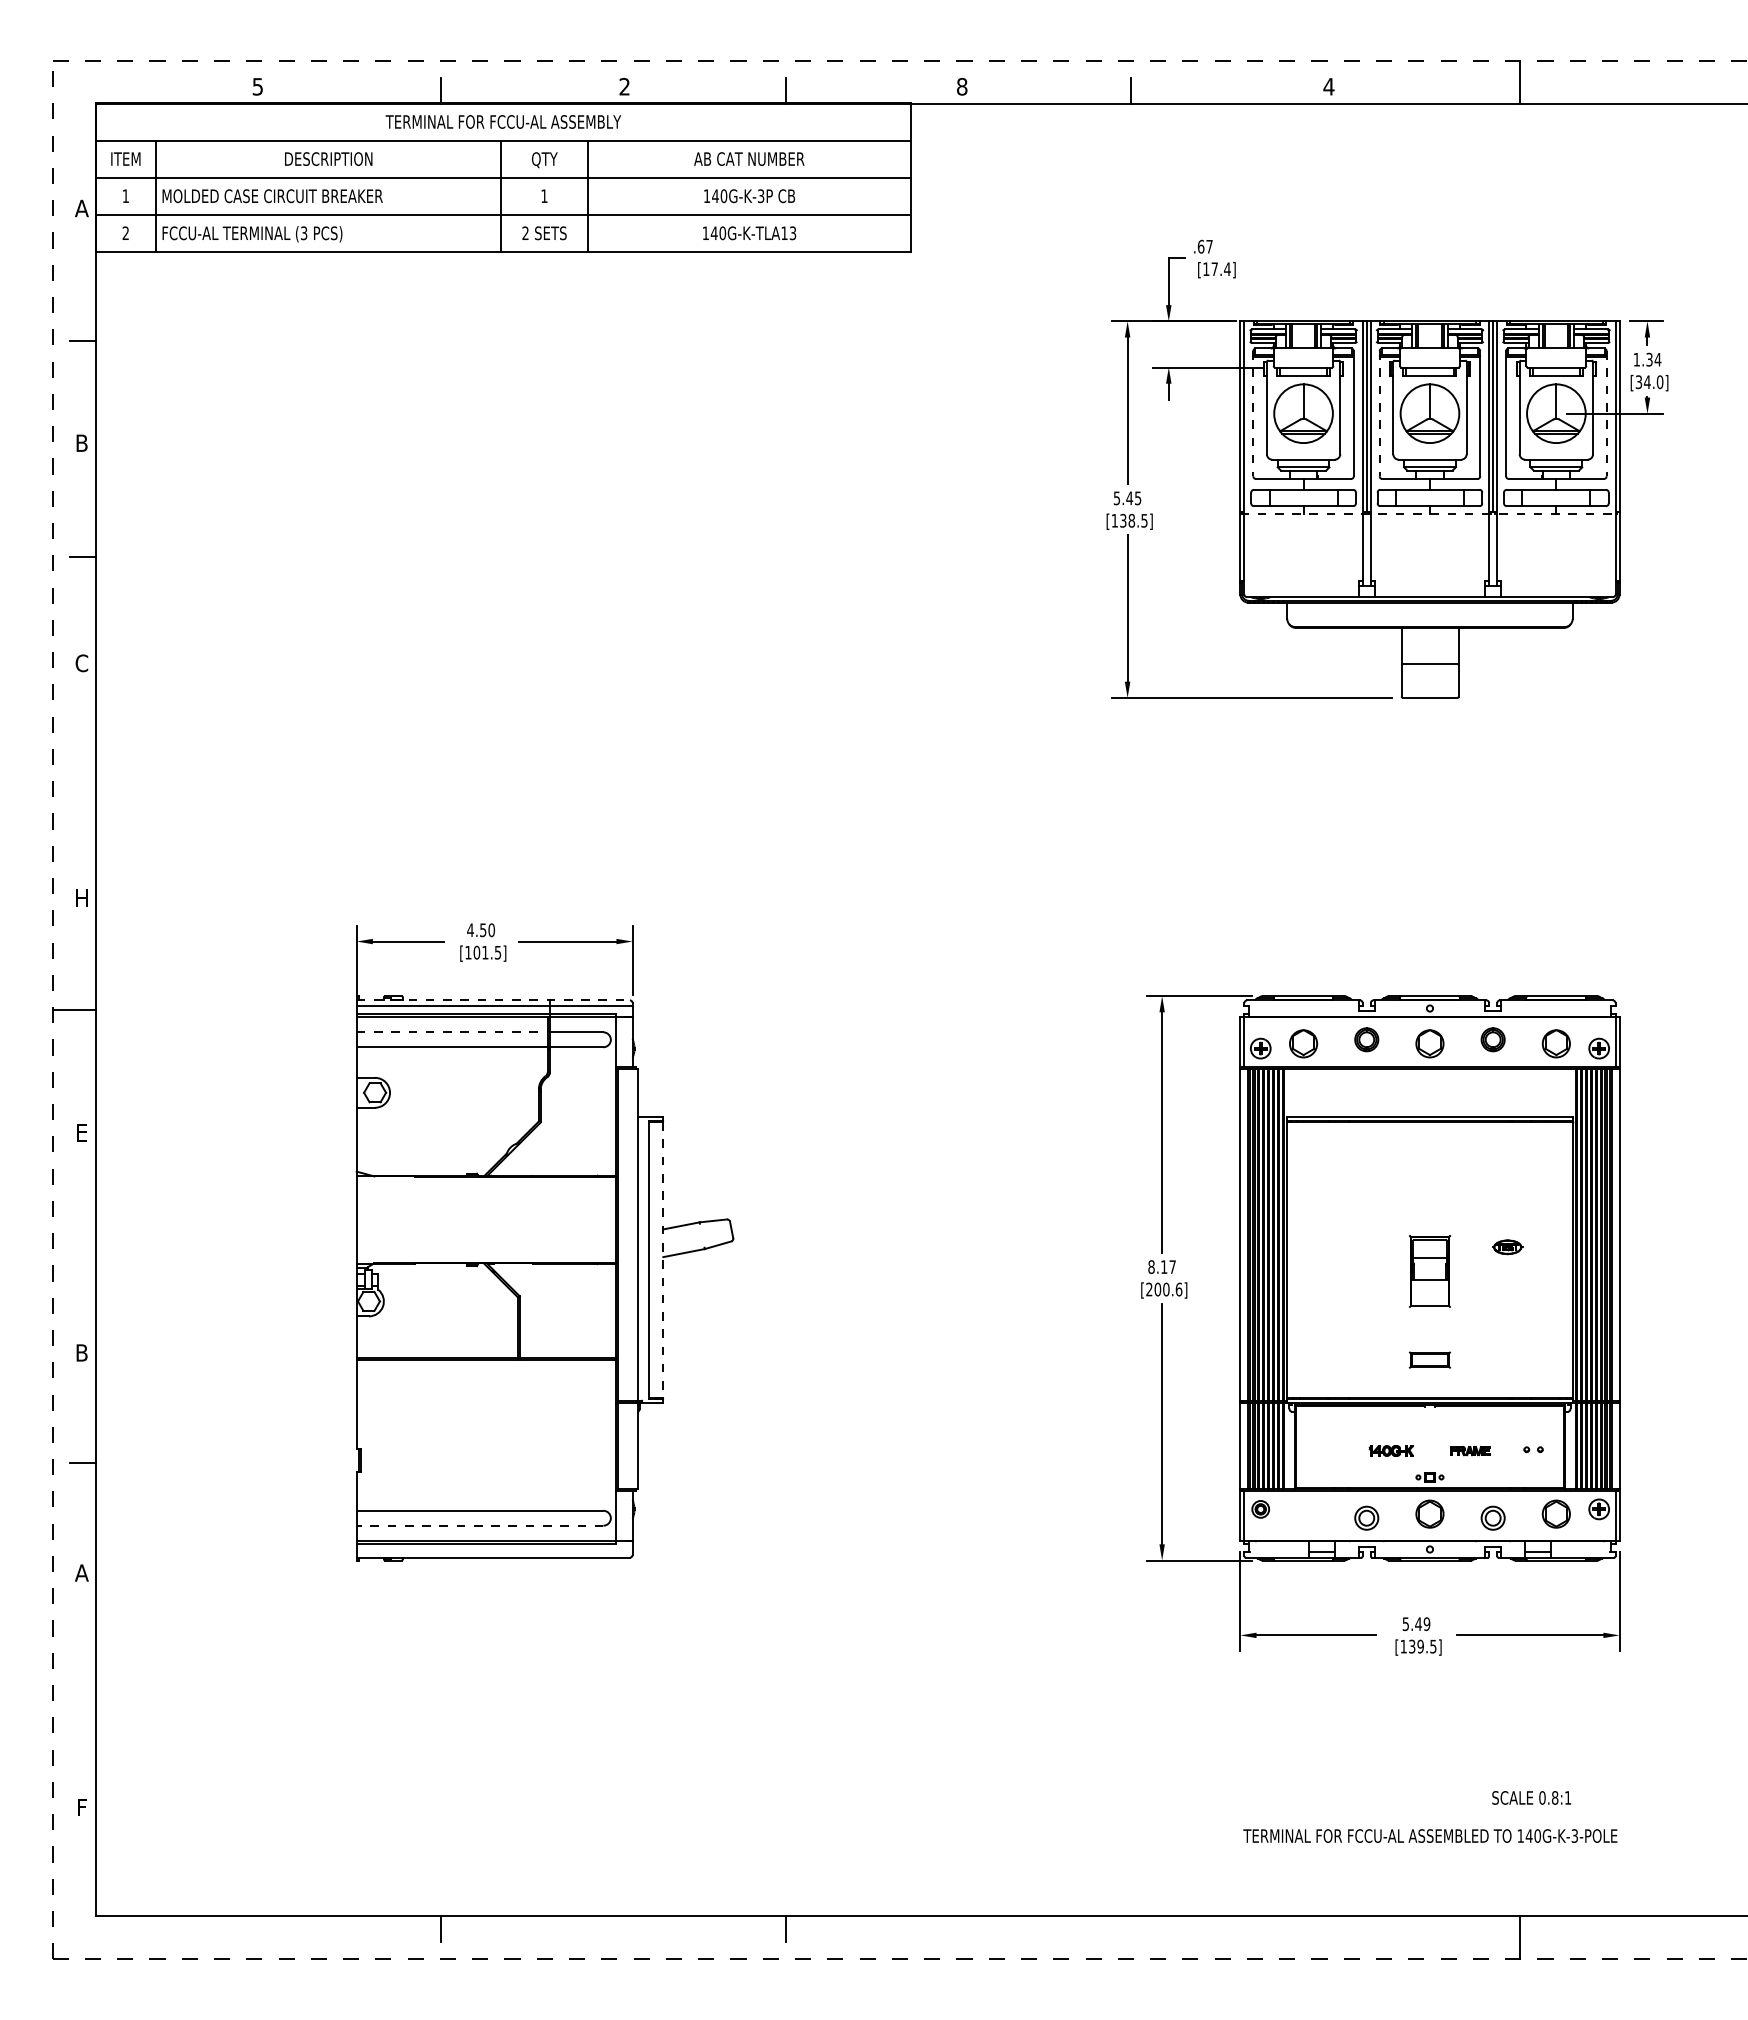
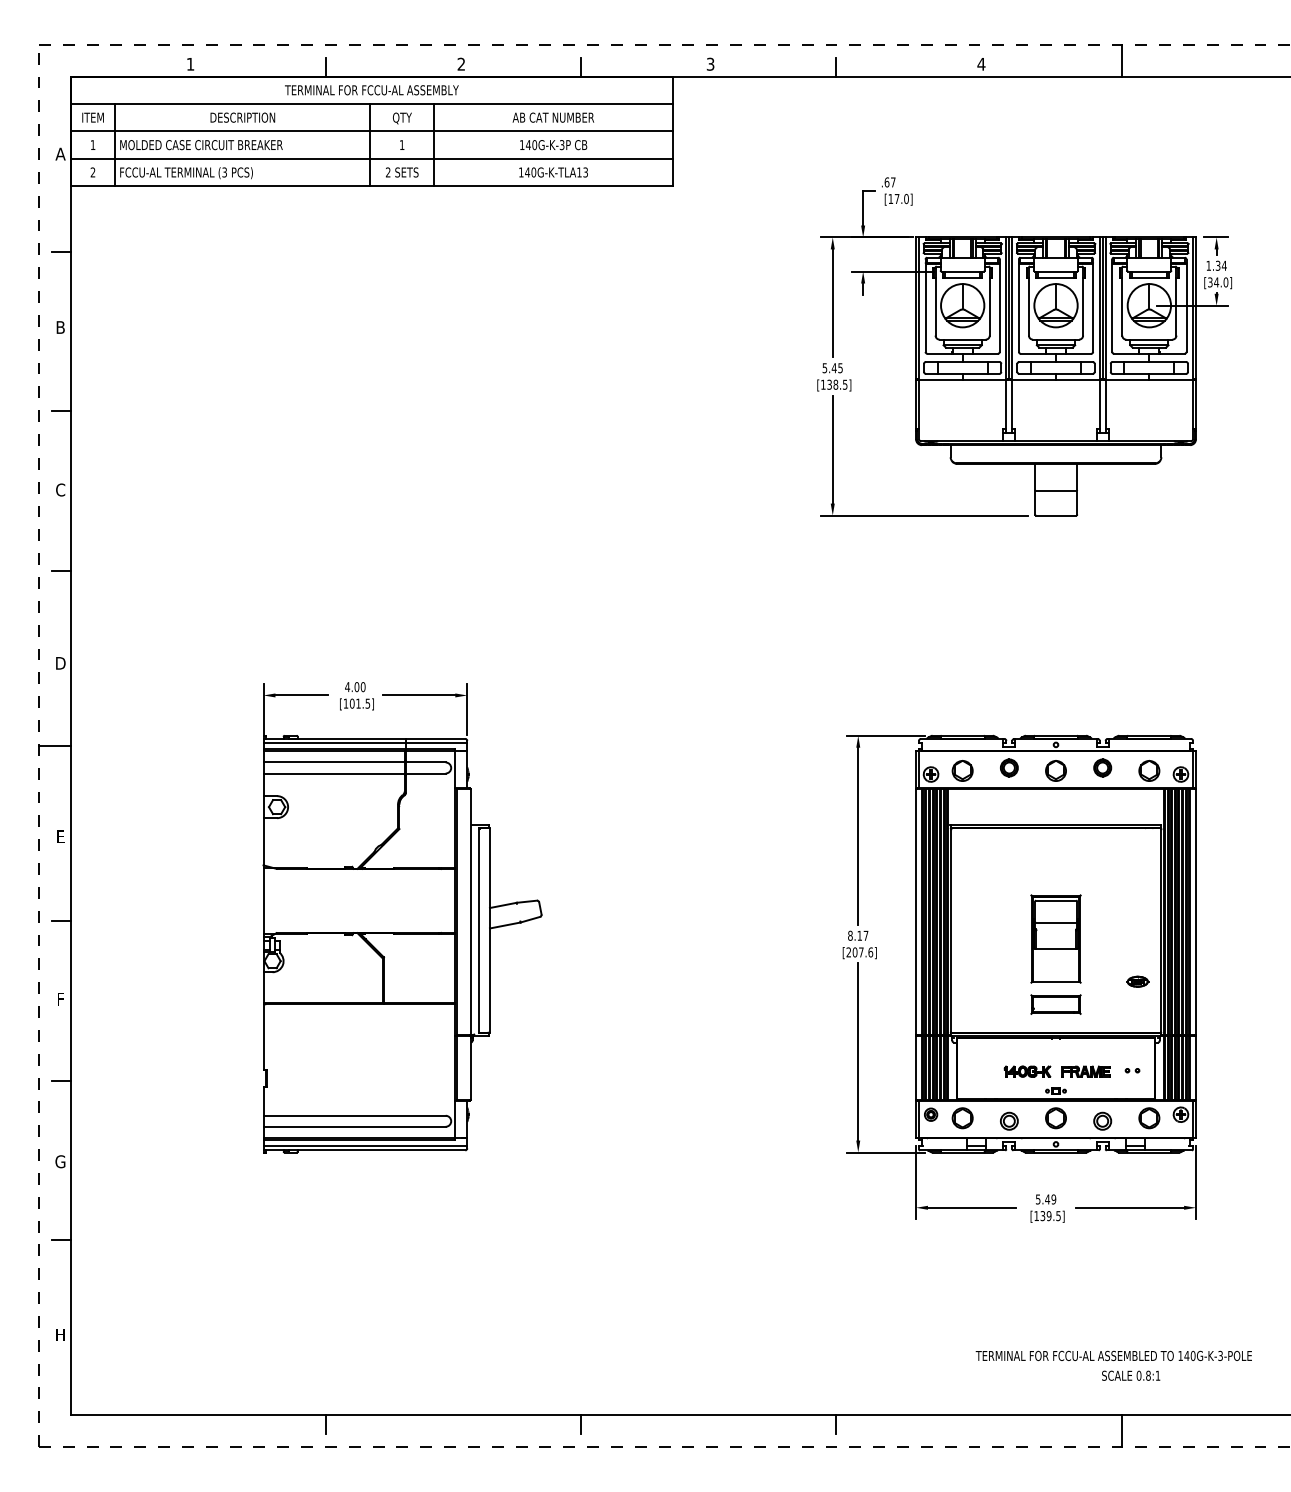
text: (257, 86) -> (190, 64), 5 -> 1
text: (962, 86) -> (710, 64), 8 -> 3
text: (1227, 269) -> (906, 199), [17.4] -> [17.0]
line: (1253, 413) -> (925, 305), dashed -> solid
line: (1379, 413) -> (1018, 305), dashed -> solid
line: (1606, 413) -> (1186, 305), dashed -> solid
line: (1429, 514) -> (1055, 380), dashed -> solid
line: (82, 772) -> (61, 570), added
text: (81, 897) -> (60, 662), H -> D
text: (483, 930) -> (357, 687), 4.50 -> 4.00
line: (493, 1000) -> (364, 738), dashed -> solid
line: (452, 1032) -> (334, 762), dashed -> solid
line: (82, 1247) -> (61, 921), added
part: (1507, 1247) -> (1137, 981), moved
line: (663, 1259) -> (490, 930), dashed -> solid
part: (1429, 1271) -> (1055, 939), size x1.67
text: (1166, 1289) -> (861, 952), [200.6] -> [207.6]
text: (81, 1352) -> (60, 998), B -> F
part: (1429, 1359) -> (1055, 1004), size x1.67
part: (1391, 1450) -> (1027, 1071), size x1.43
part: (1470, 1450) -> (1085, 1071), size x1.67
part: (1303, 1513) -> (962, 1117), added
line: (479, 1525) -> (354, 1126), dashed -> solid
line: (494, 1552) -> (365, 1146), added
text: (81, 1572) -> (60, 1161), A -> G
line: (82, 1678) -> (61, 1239), added
text: (1531, 1797) -> (1130, 1375), moved
text: (81, 1807) -> (60, 1334), F -> H
text: (1430, 1835) -> (1114, 1355), moved
line: (1131, 1929) -> (835, 1424), added

